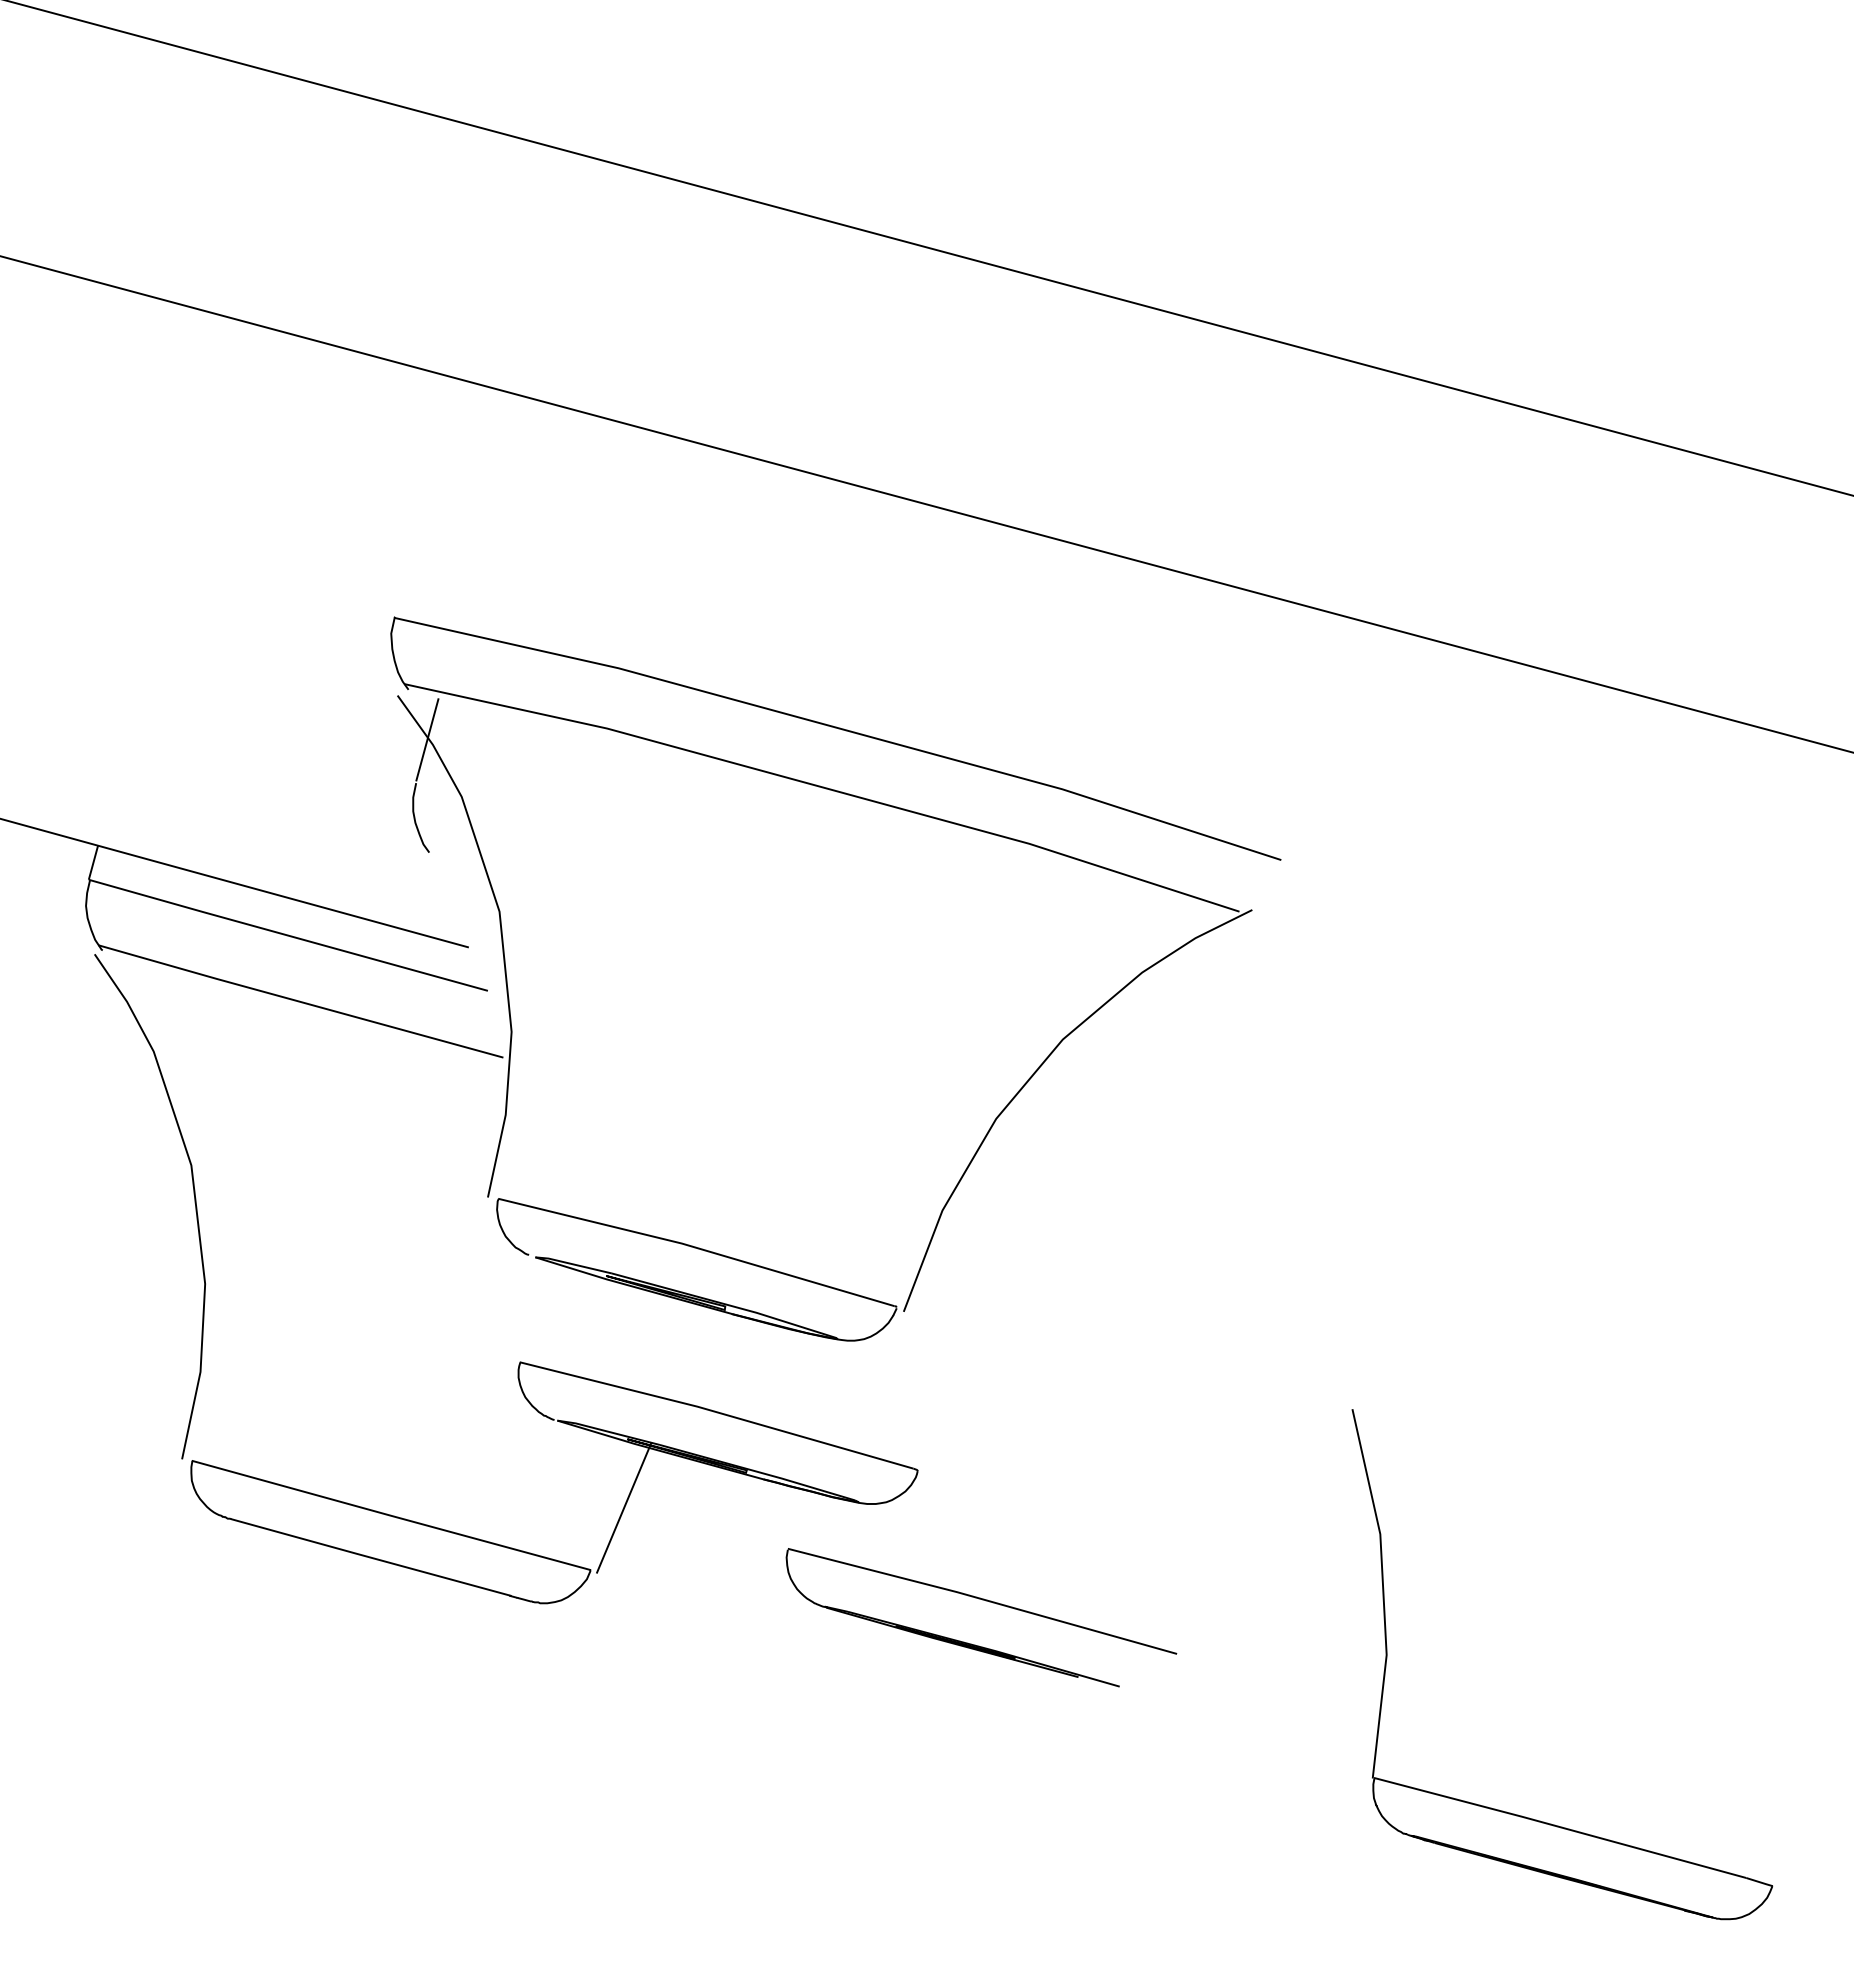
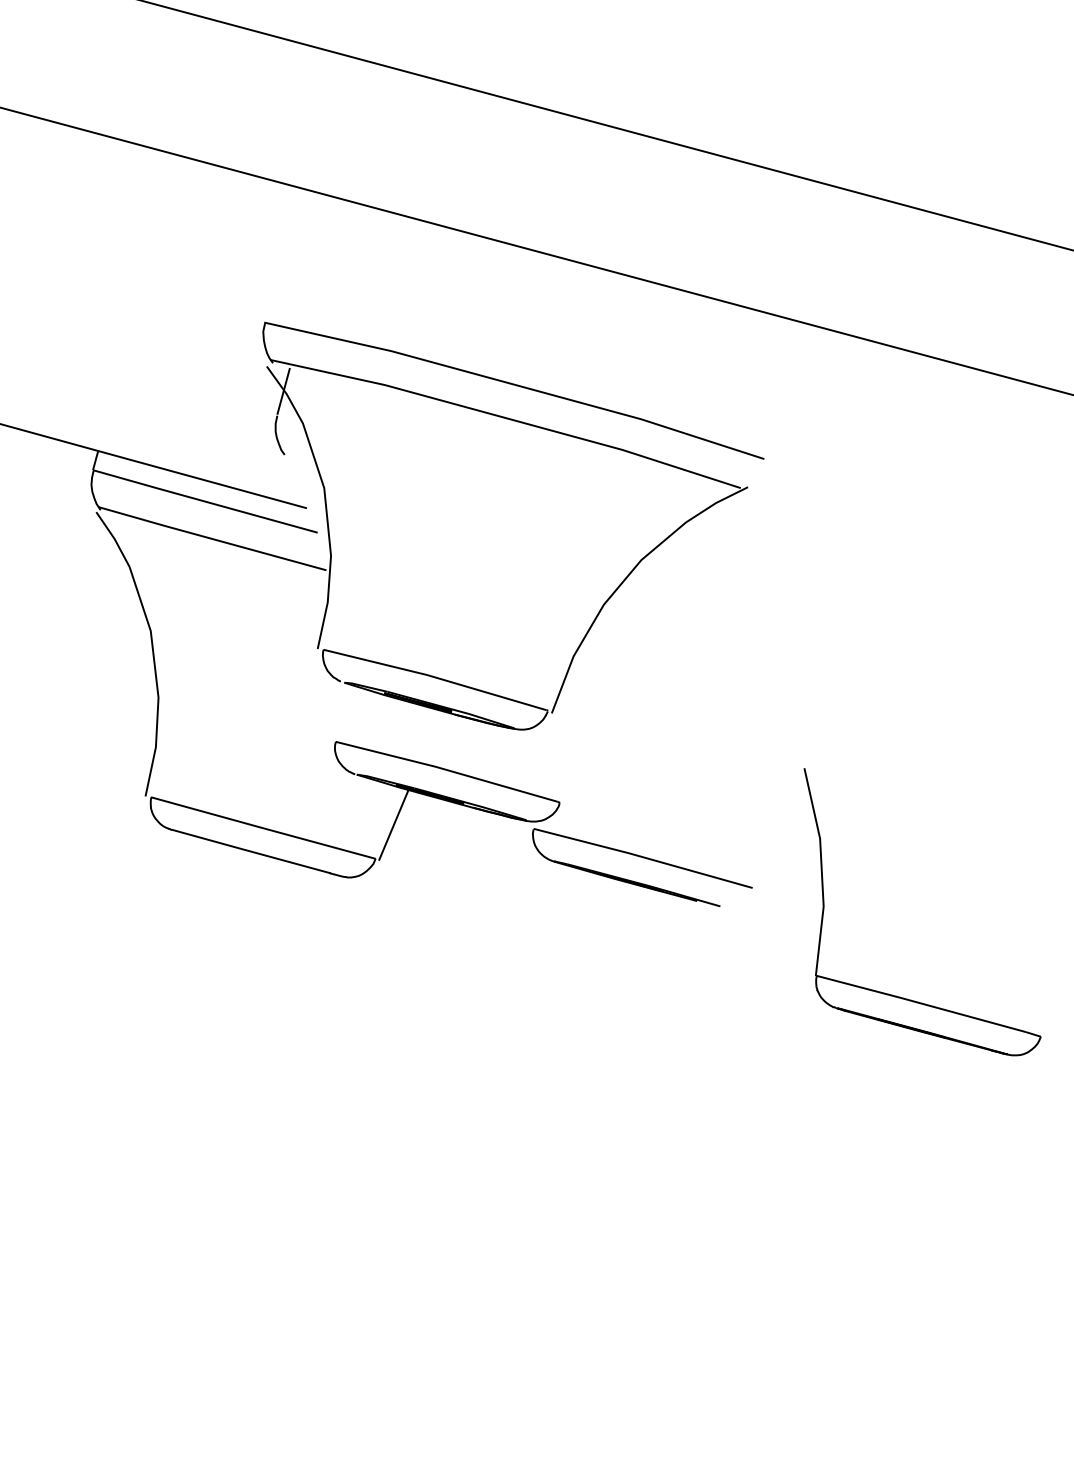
part: (988, 1603) -> (646, 859), moved

